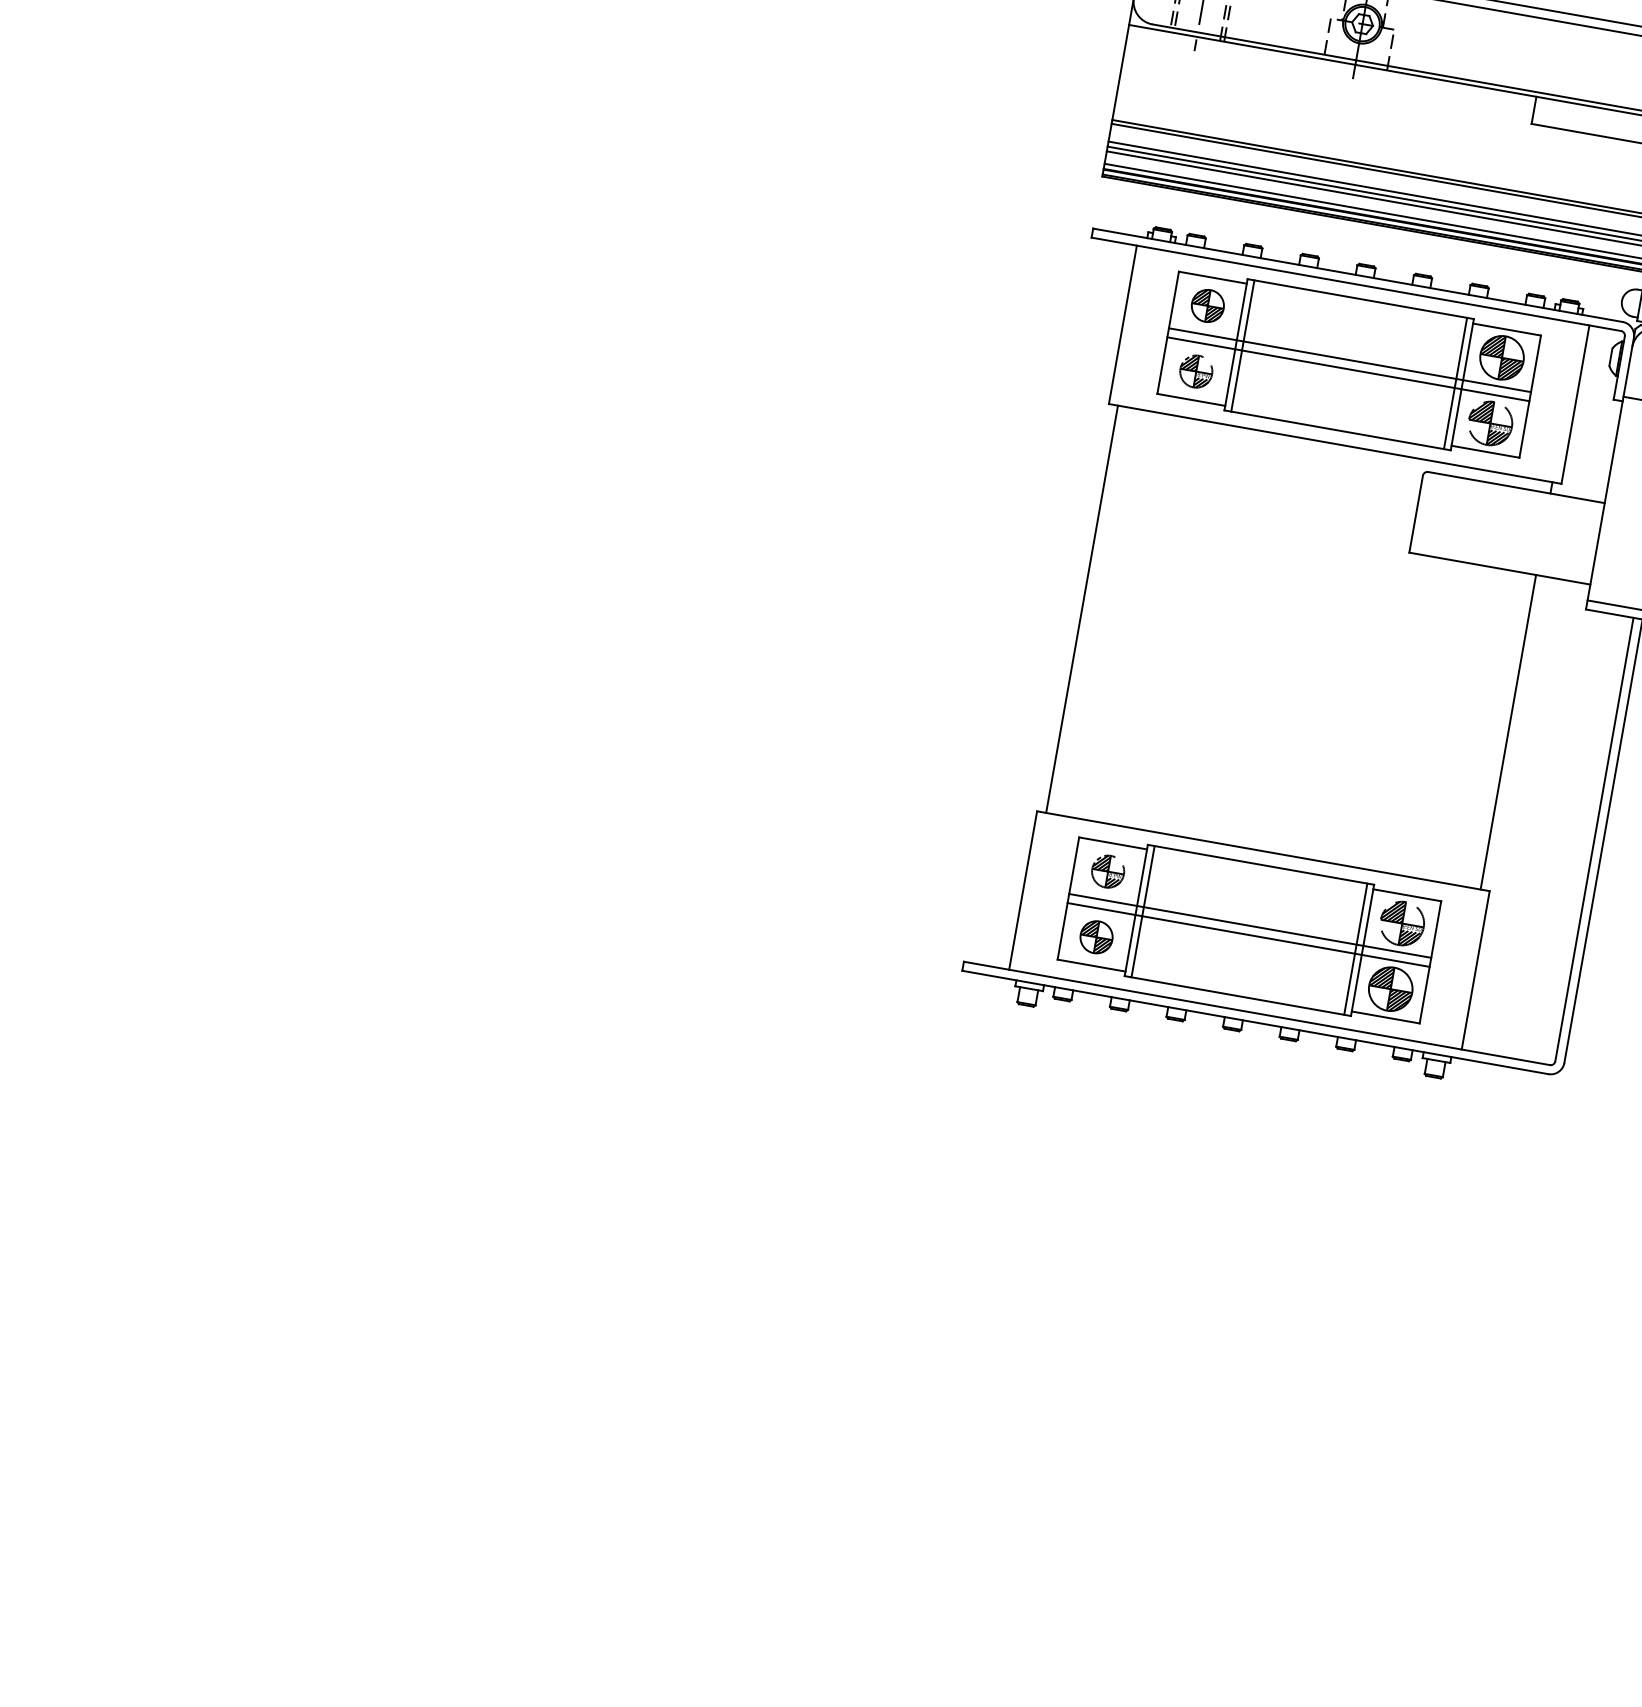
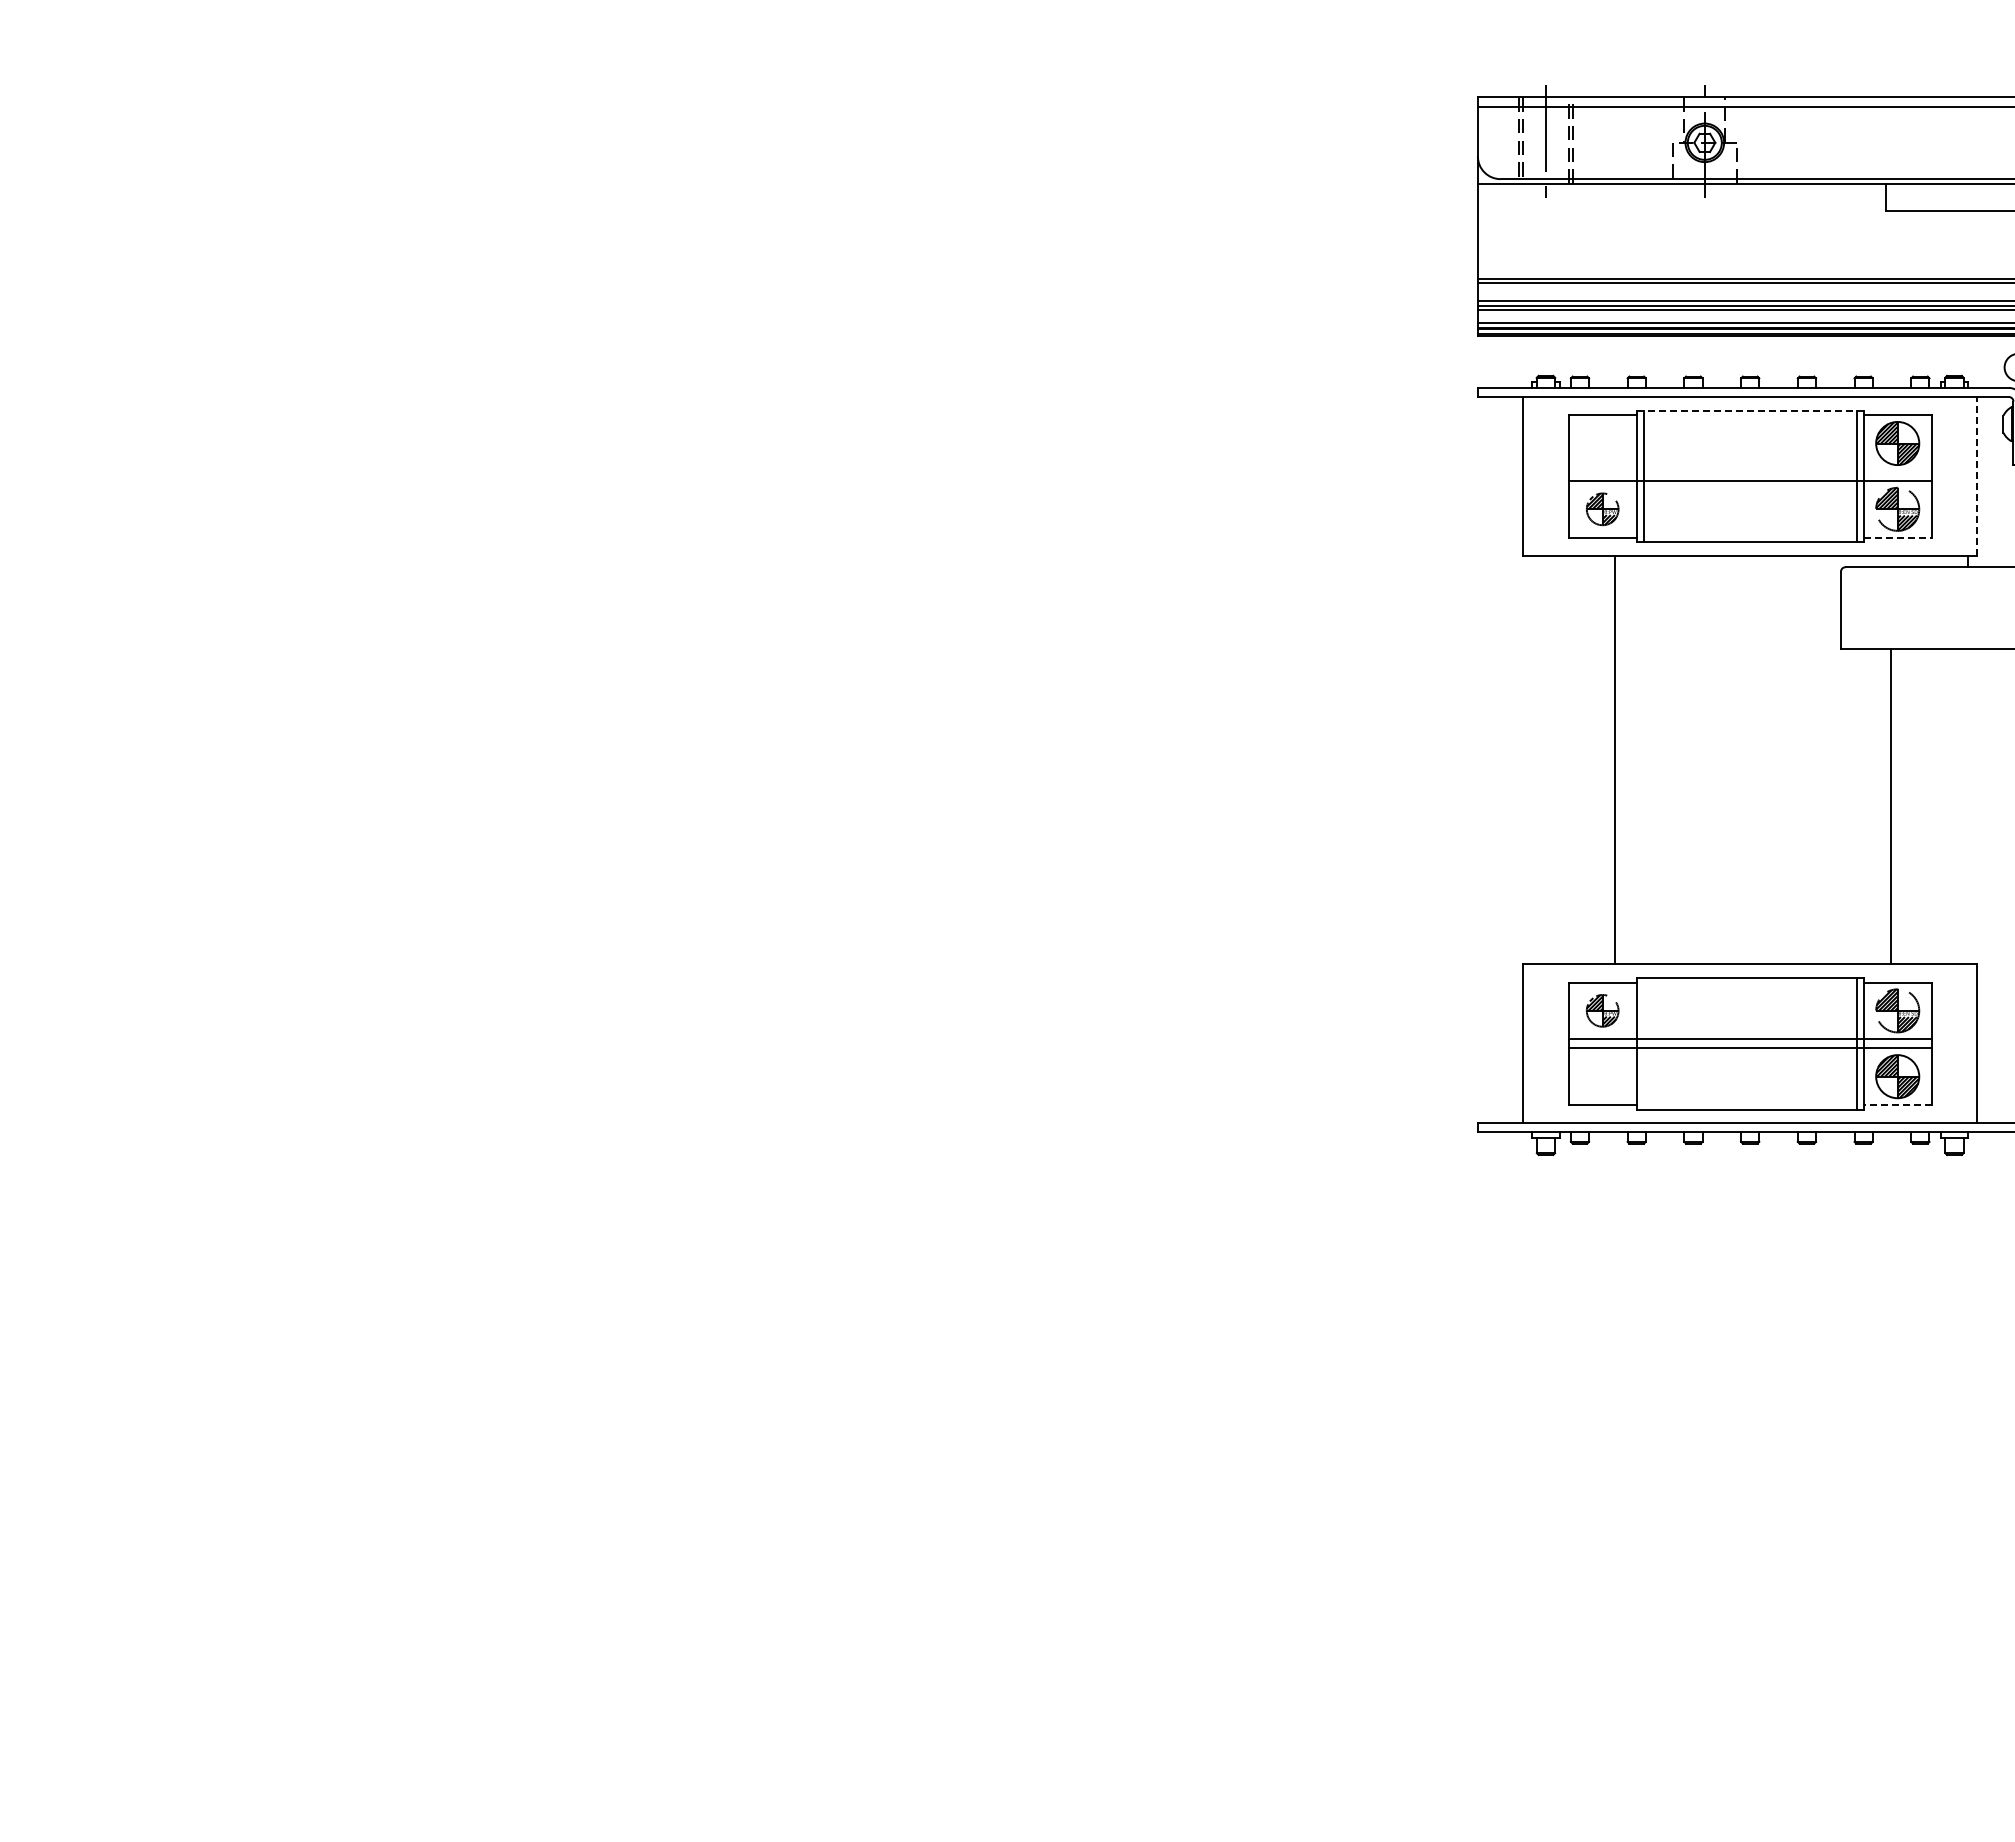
line: (1360, 298) -> (1749, 410), solid -> dashed
part: (1207, 305) -> (1602, 443), removed
line: (1349, 359) -> (1749, 471), removed
line: (1575, 403) -> (1977, 475), solid -> dashed
line: (1486, 451) -> (1898, 537), solid -> dashed
line: (1082, 608) -> (1615, 759), moved
line: (1508, 732) -> (1891, 806), moved
line: (1143, 911) -> (1643, 1043), removed
part: (1096, 937) -> (1602, 1076), removed
line: (1385, 1017) -> (1897, 1105), solid -> dashed

